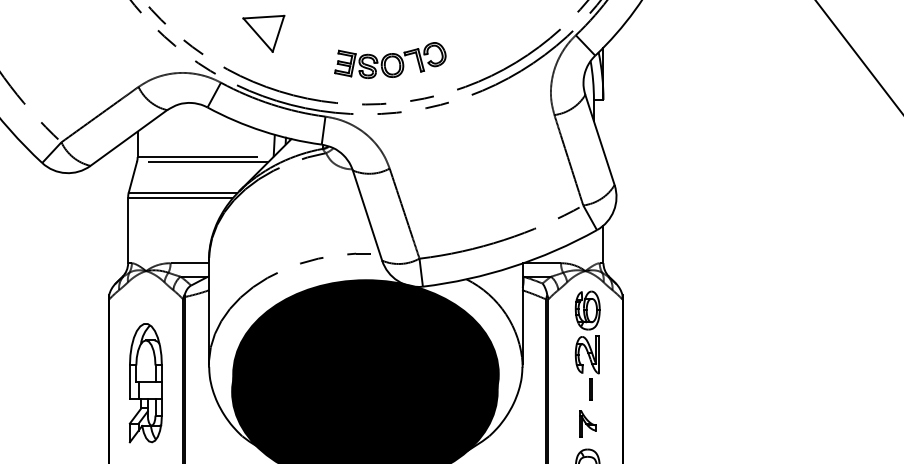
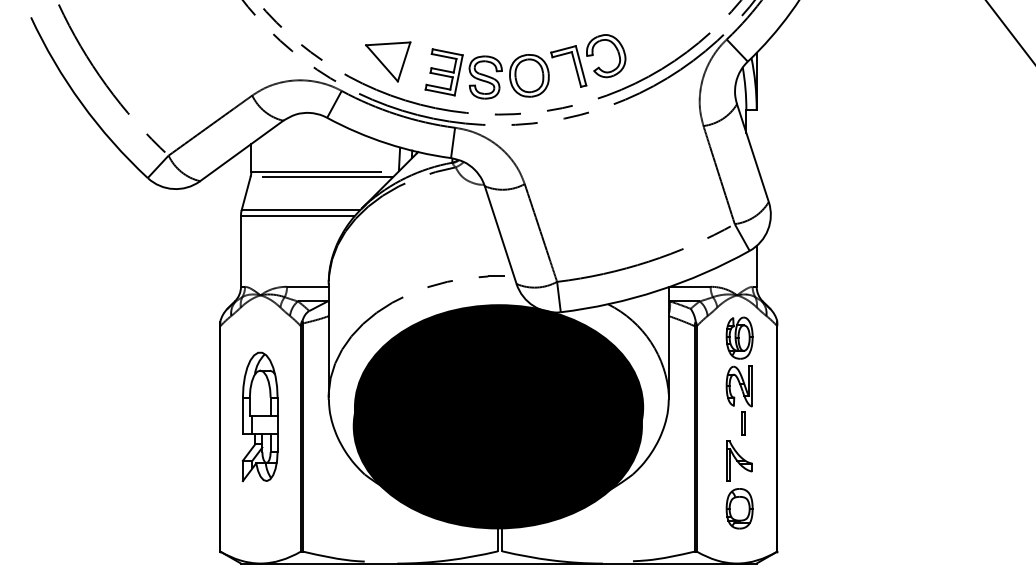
part: (264, 33) -> (388, 61), moved
part: (390, 60) -> (525, 66), size x1.67
part: (587, 423) -> (739, 460), size x1.43

